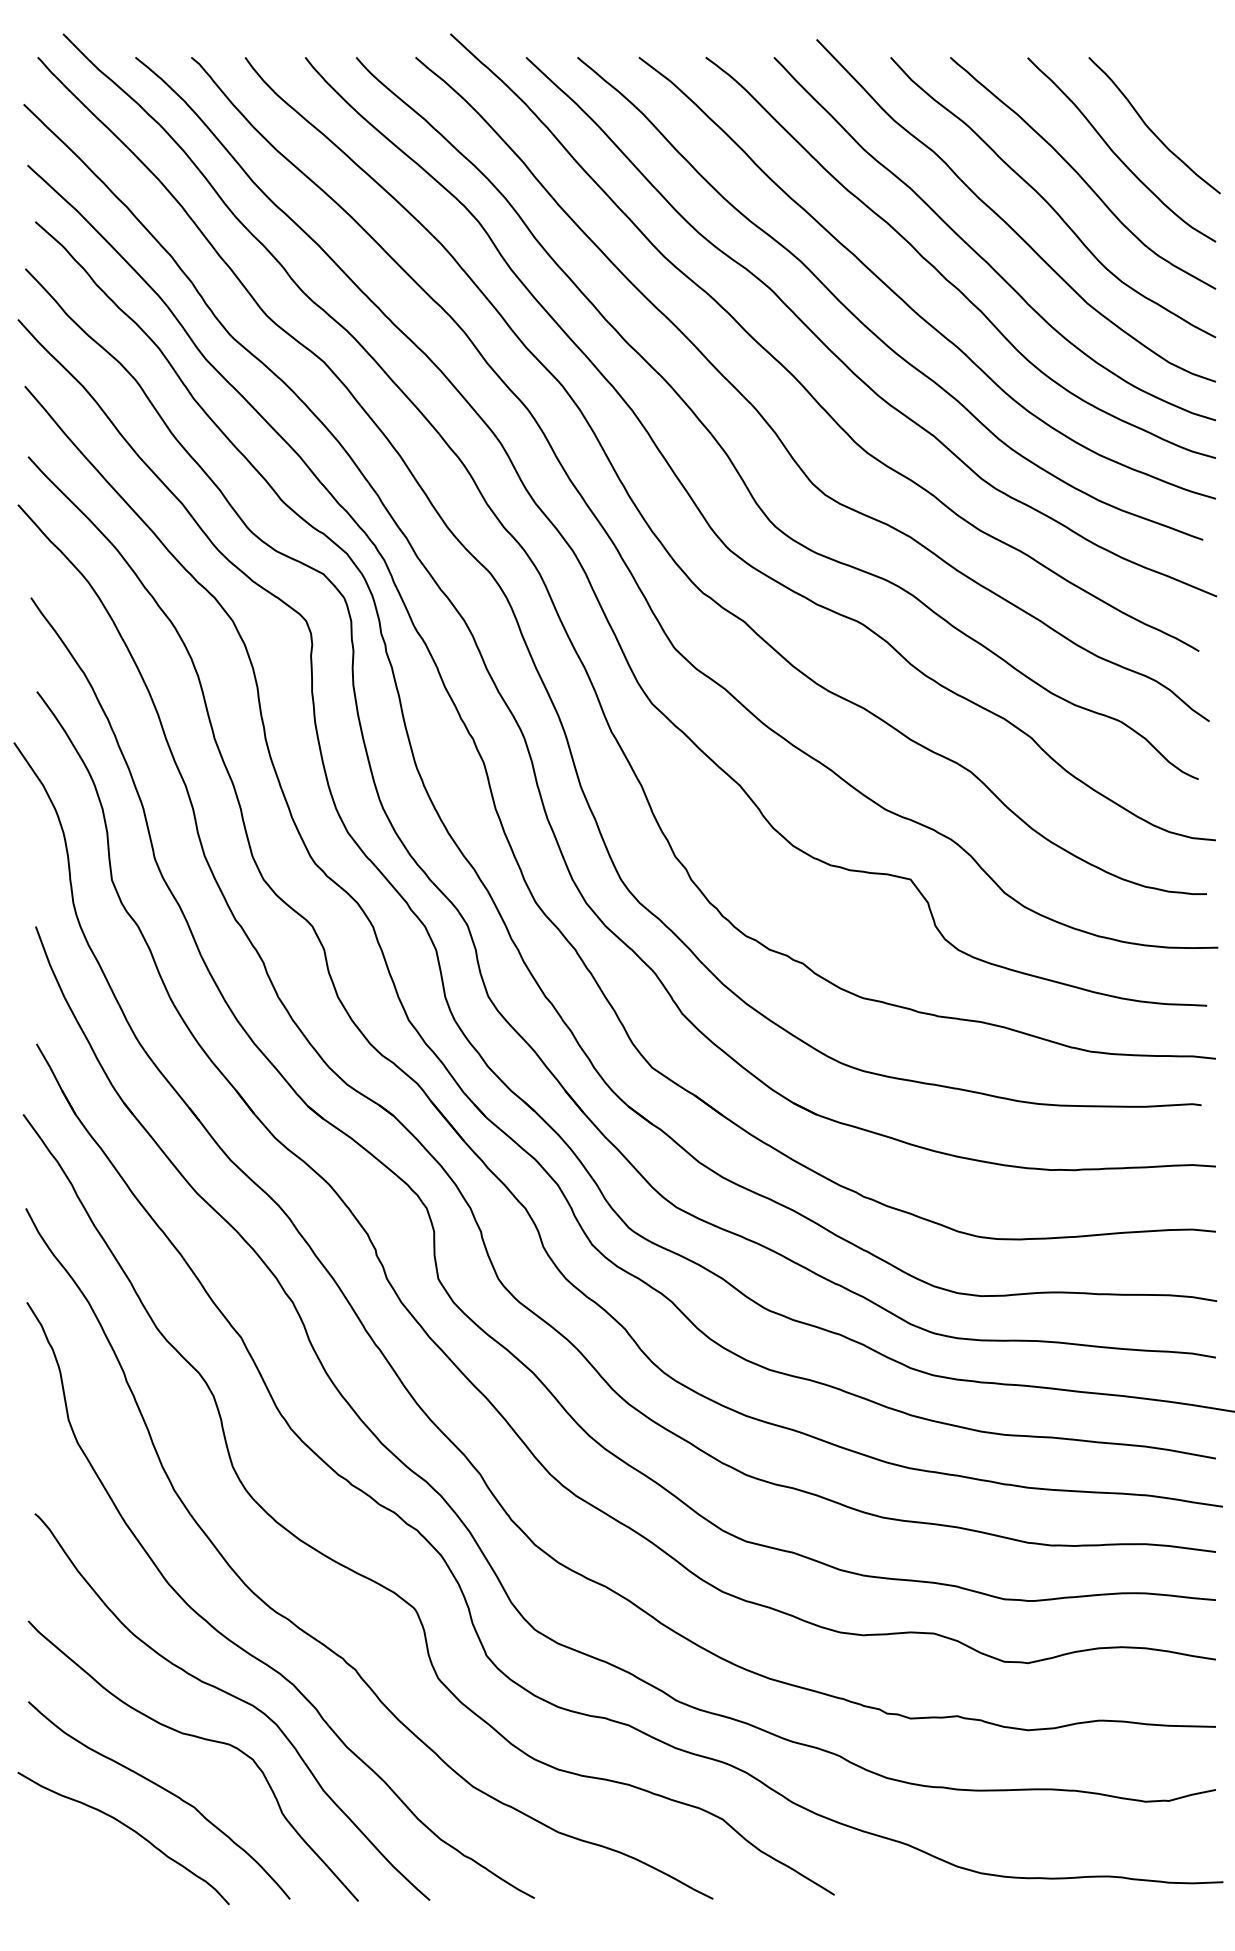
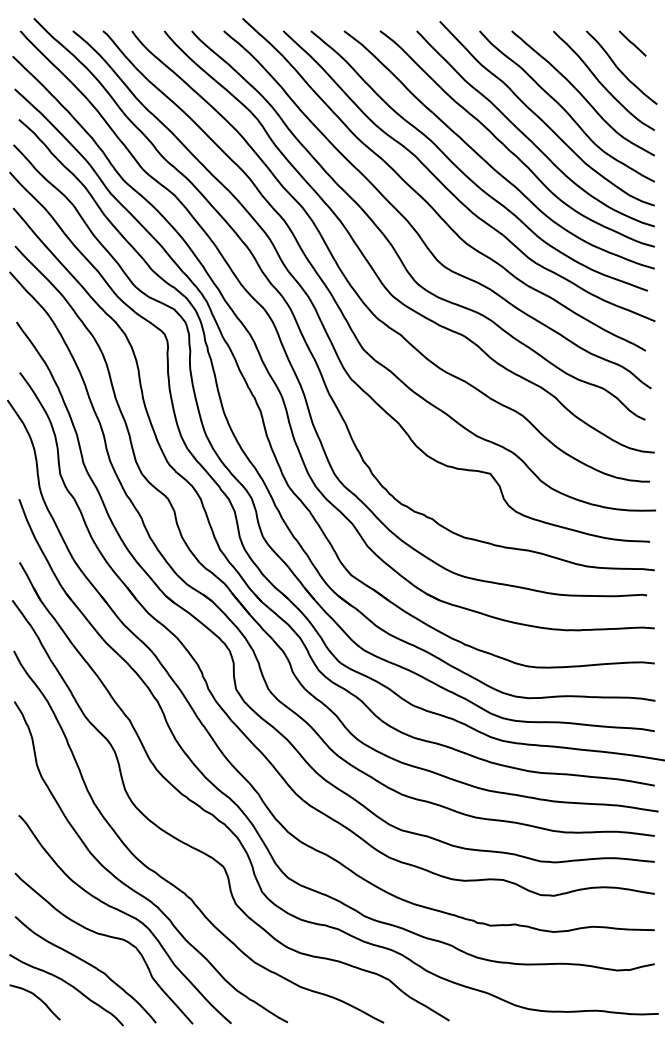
line: (1174, 80) -> (632, 43), added
curve: (69, 1853) -> (37, 998), added

